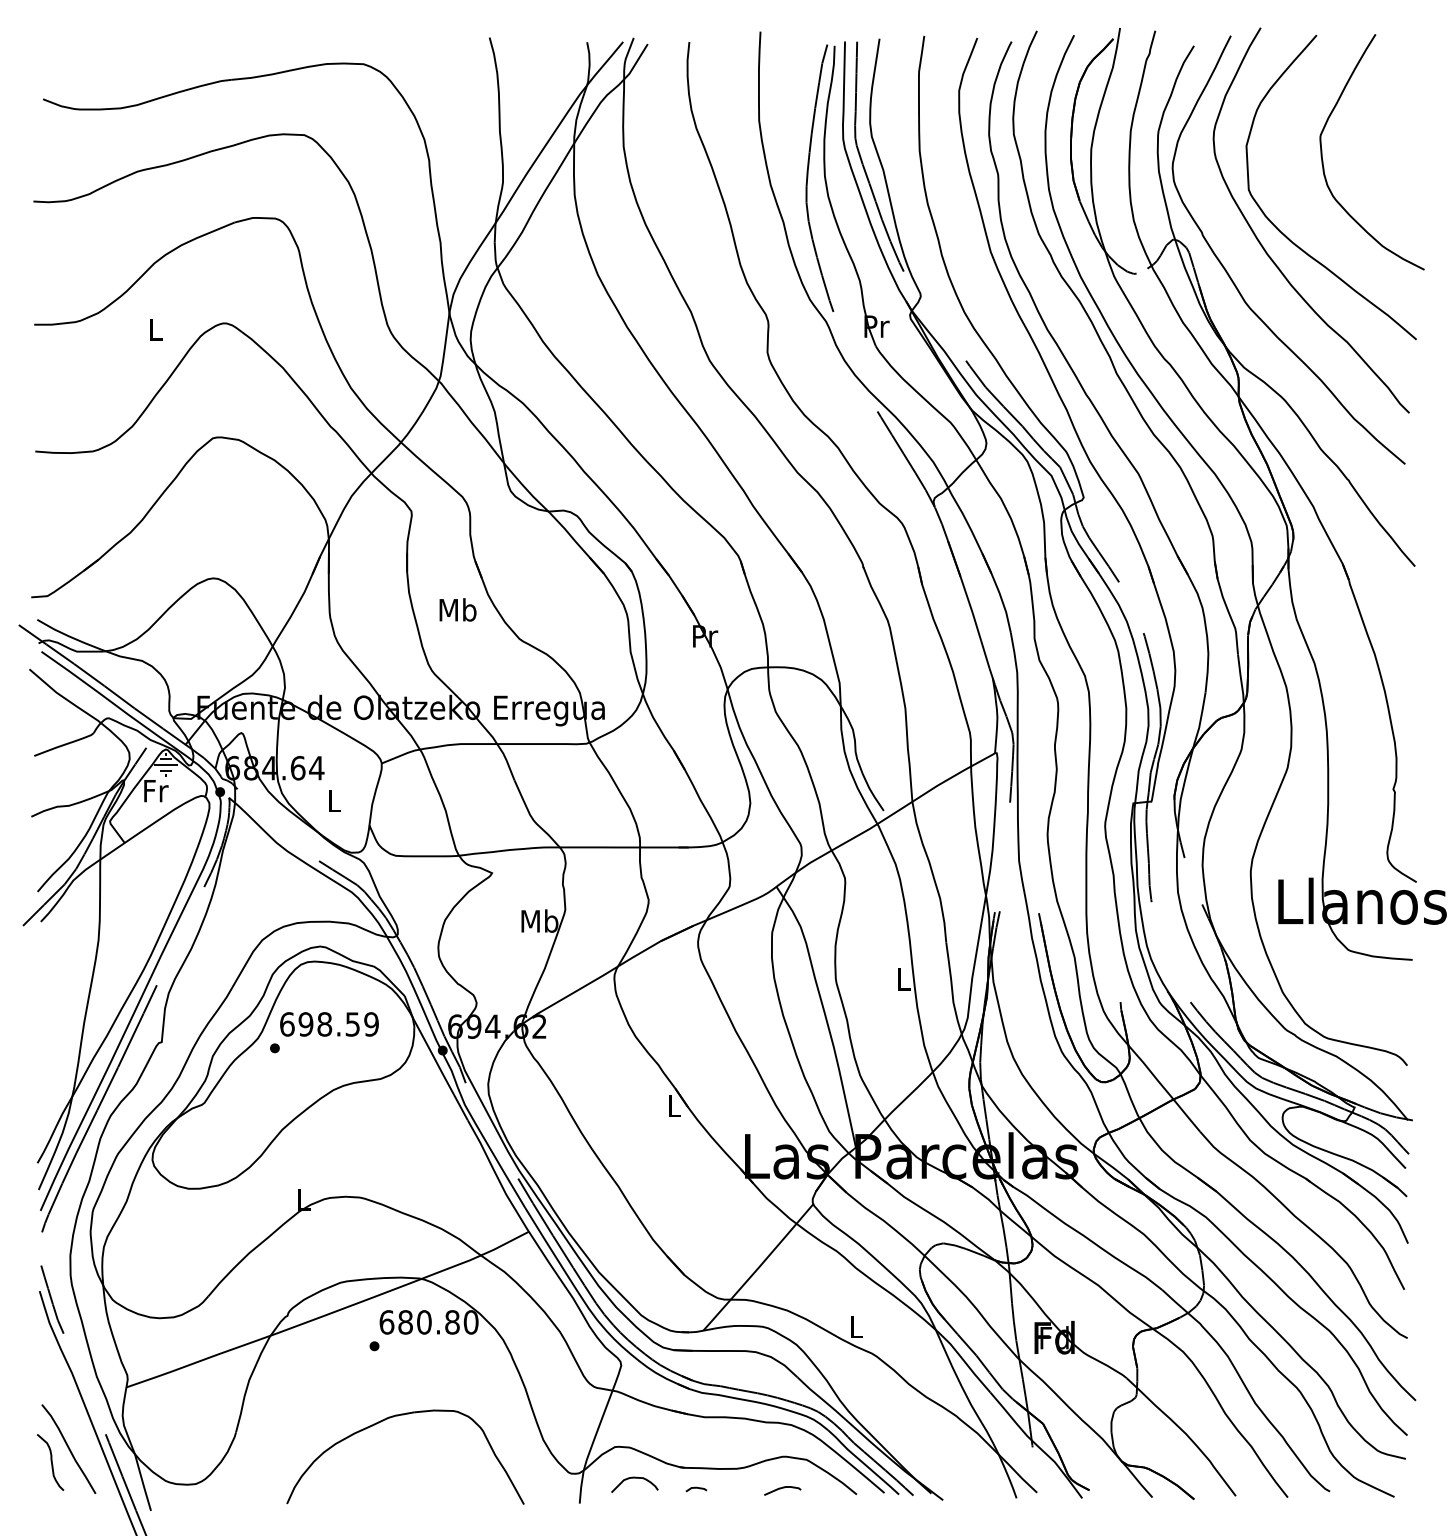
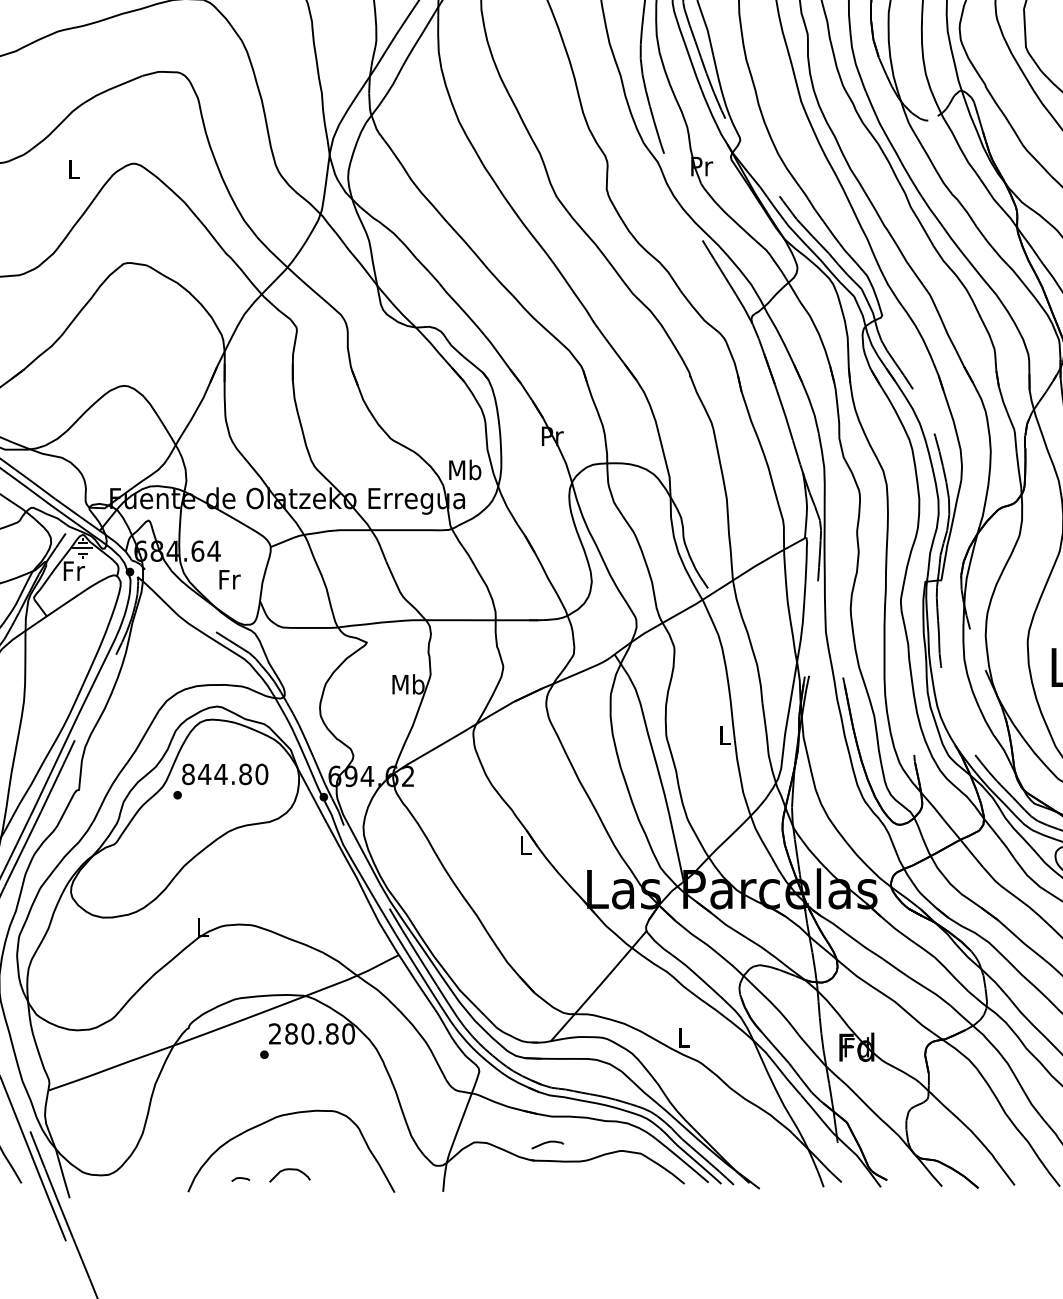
text: (457, 609) -> (464, 469), moved
text: (335, 800) -> (230, 579), L -> Fr
text: (329, 1024) -> (225, 774), 698.59 -> 844.80
text: (386, 1322) -> (274, 1034), 680.80 -> 280.80
curve: (634, 1478) -> (289, 1169), moved
line: (696, 1488) -> (240, 1178), moved
curve: (782, 1488) -> (547, 1142), moved

